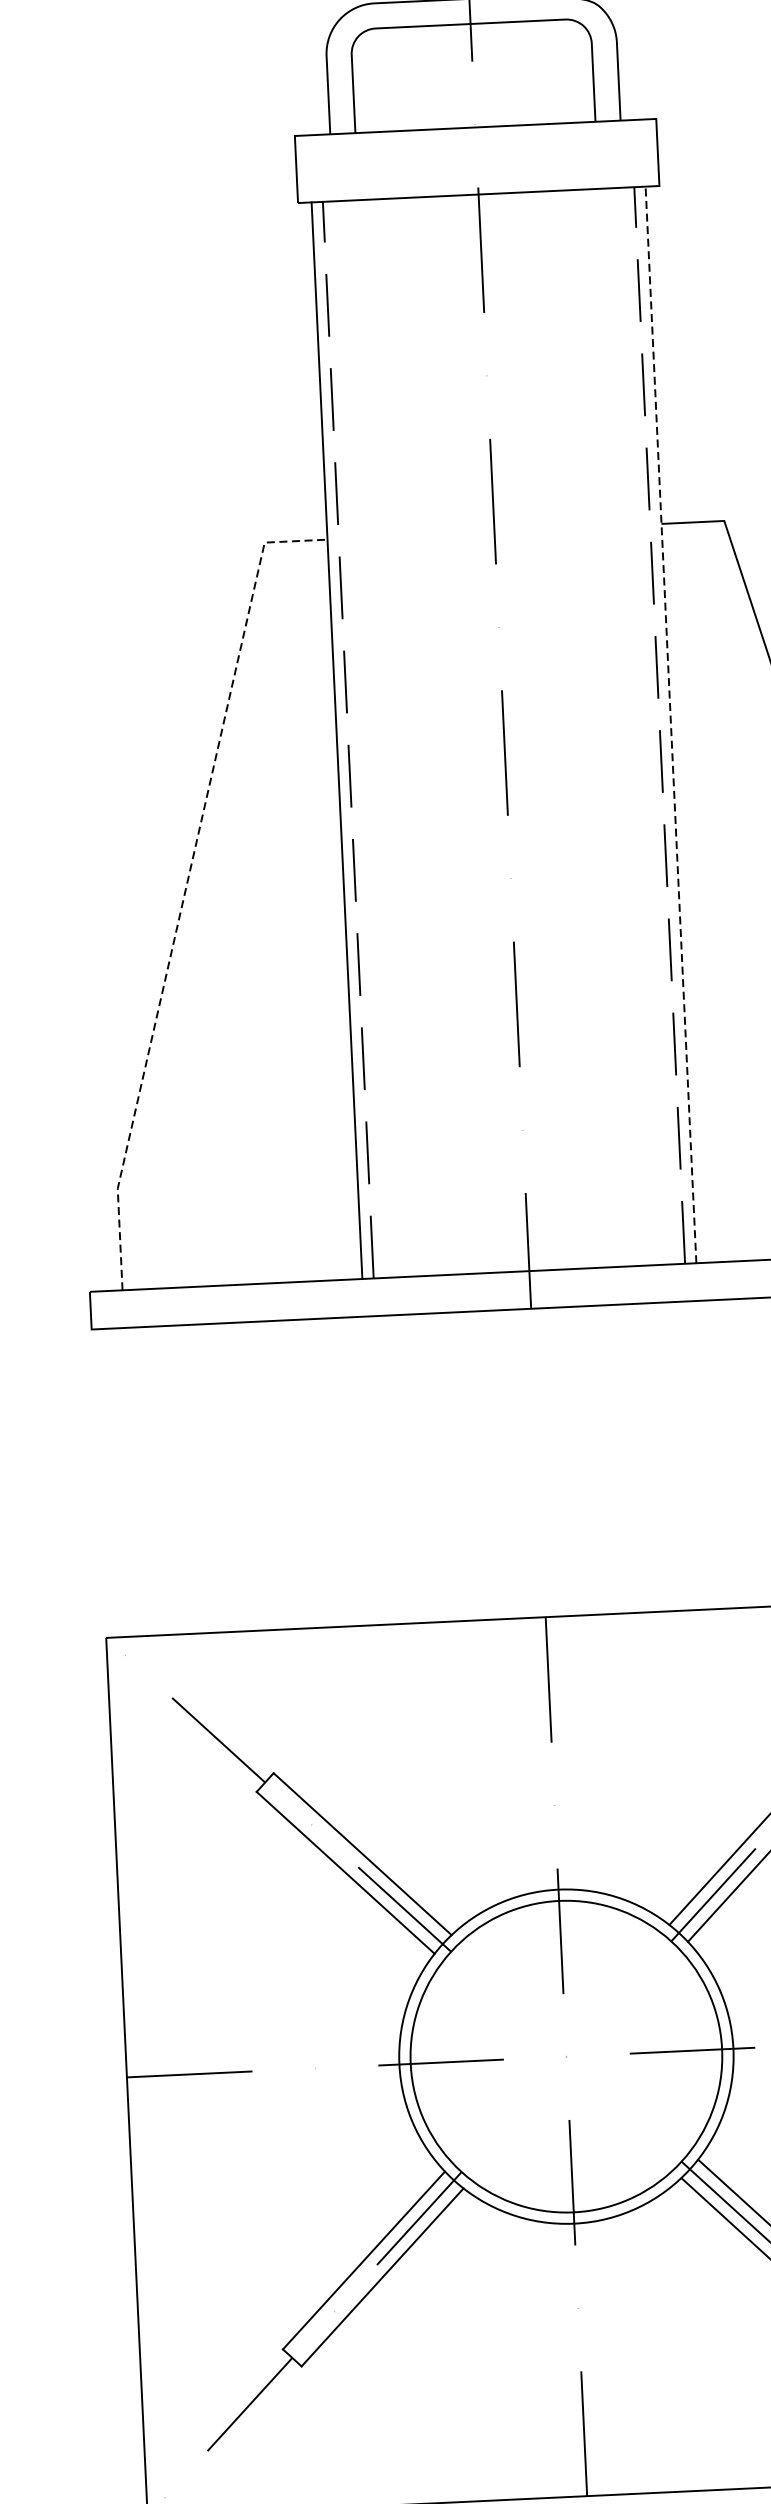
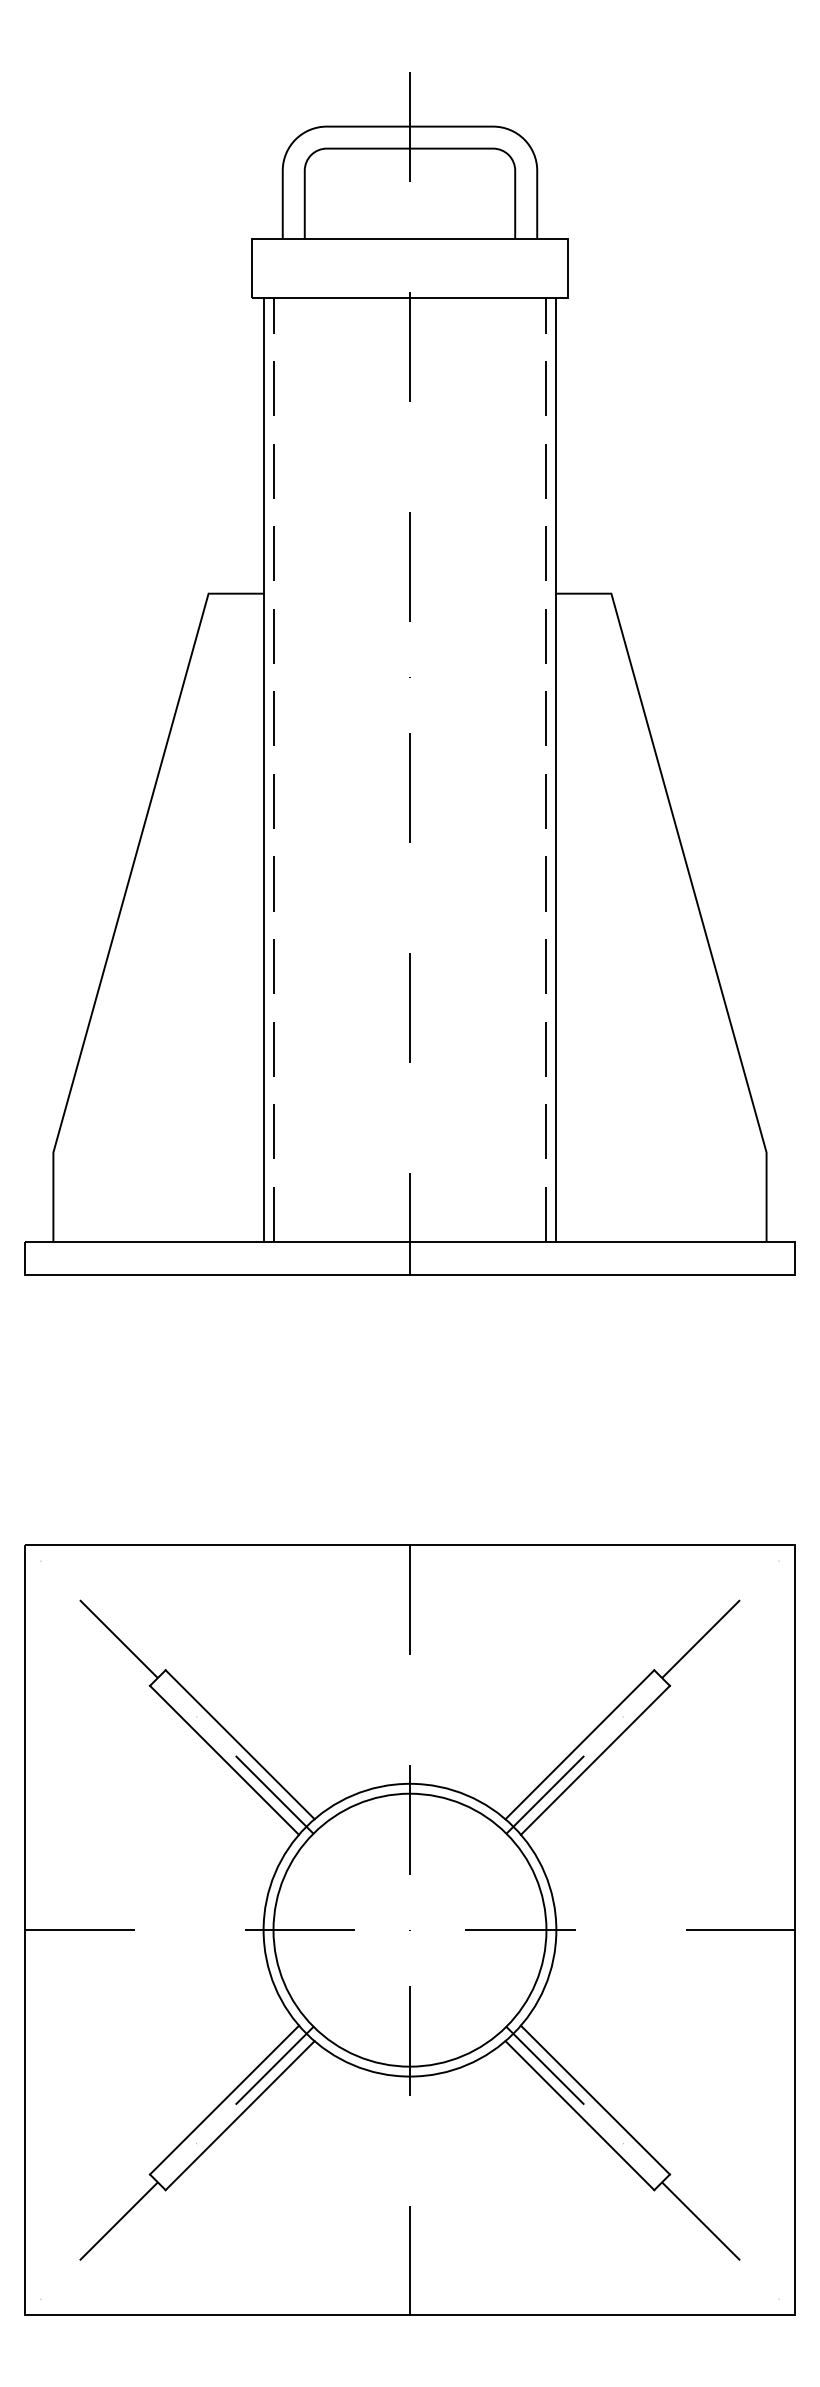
line: (671, 724) -> (556, 769), dashed -> solid
line: (186, 883) -> (126, 888), dashed -> solid

